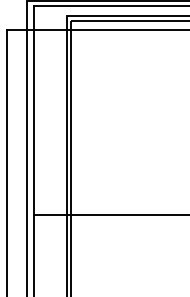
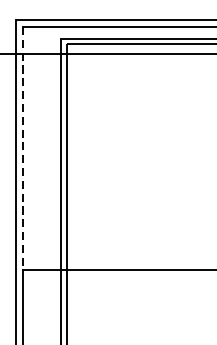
line: (33, 111) -> (22, 149), solid -> dashed

